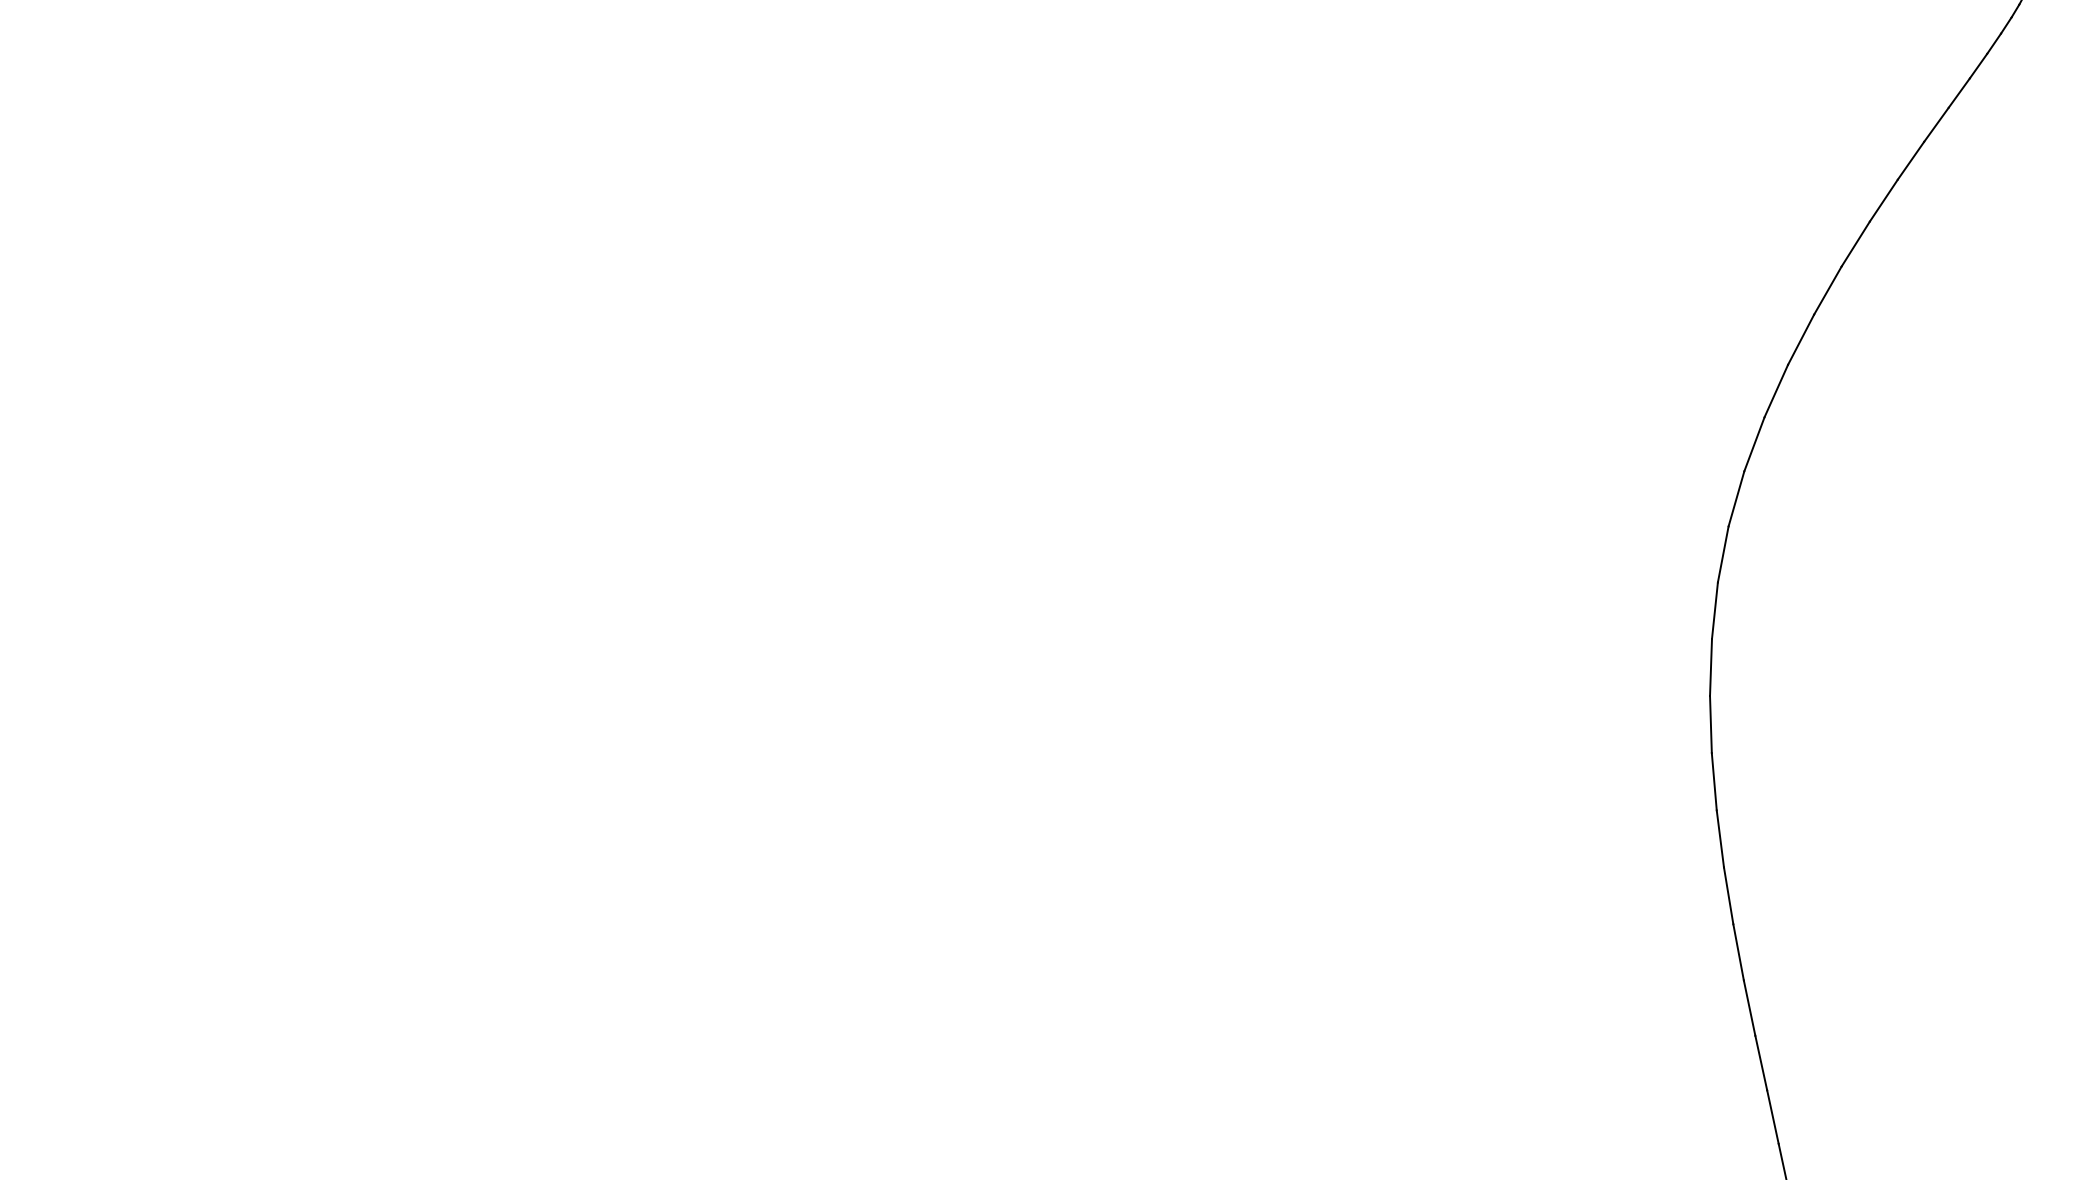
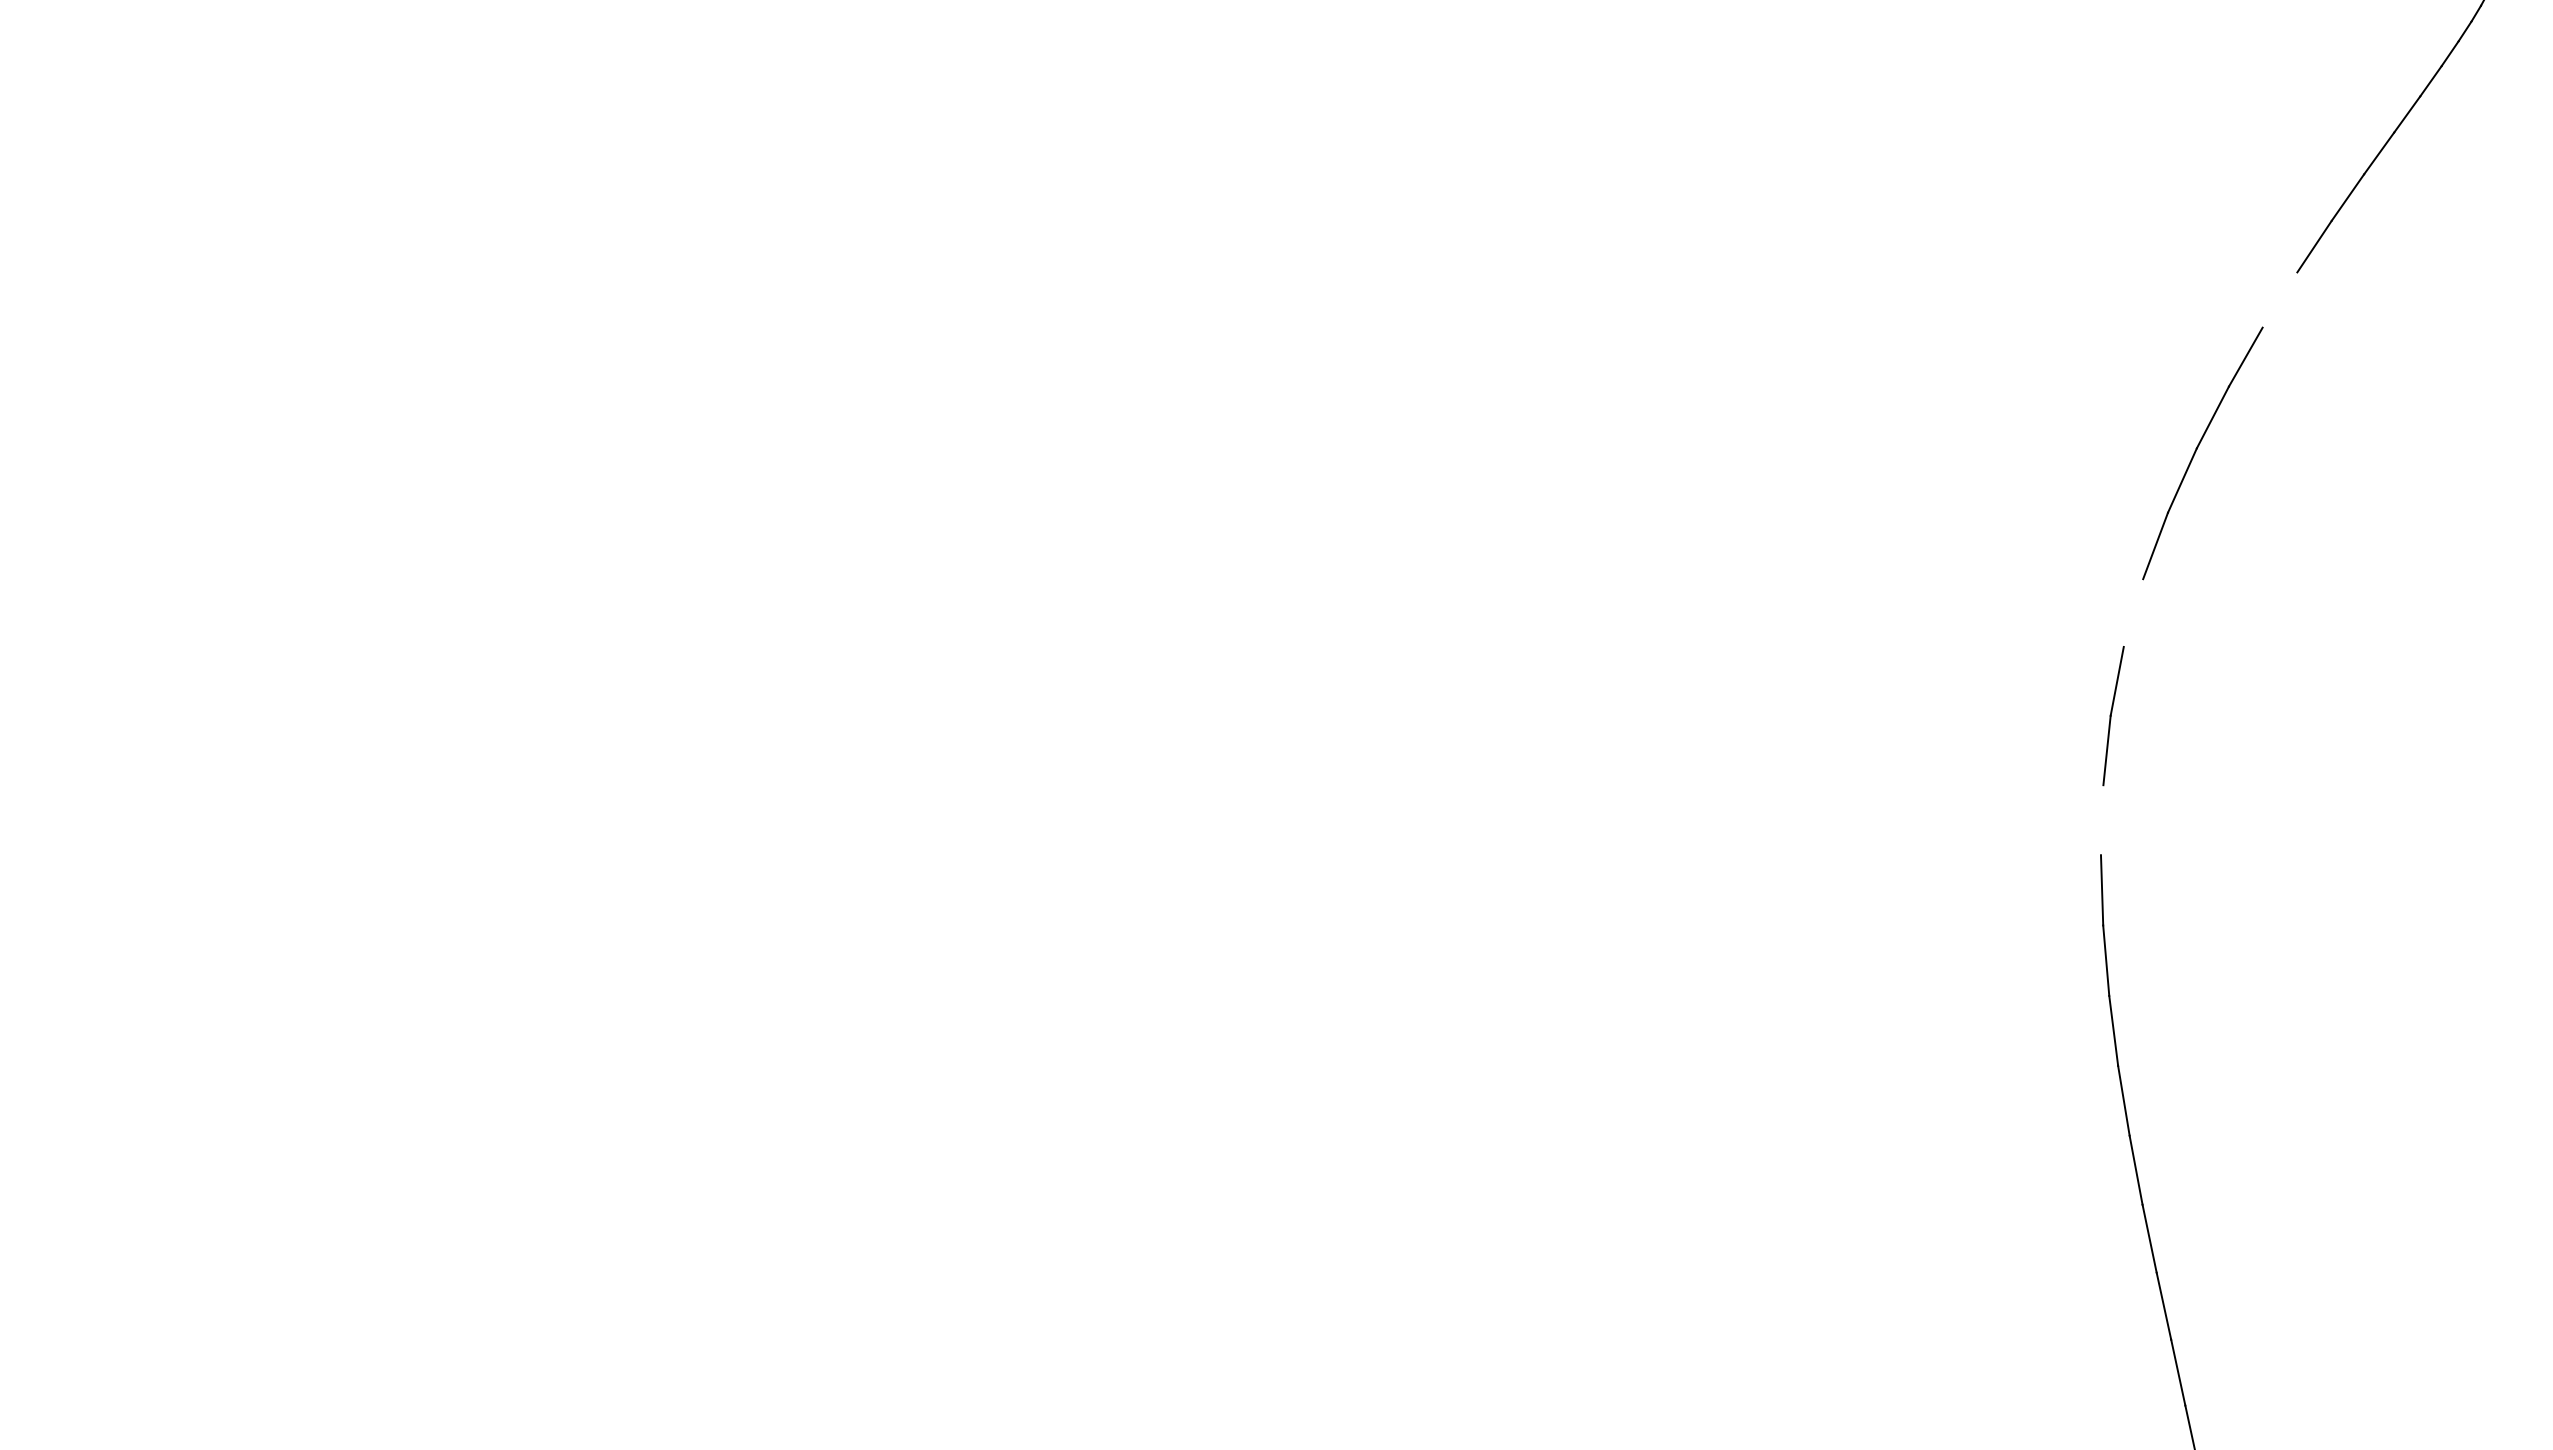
line: (1855, 243) -> (2279, 299), removed
line: (1736, 498) -> (2133, 612), removed
line: (1711, 666) -> (2102, 818), removed

